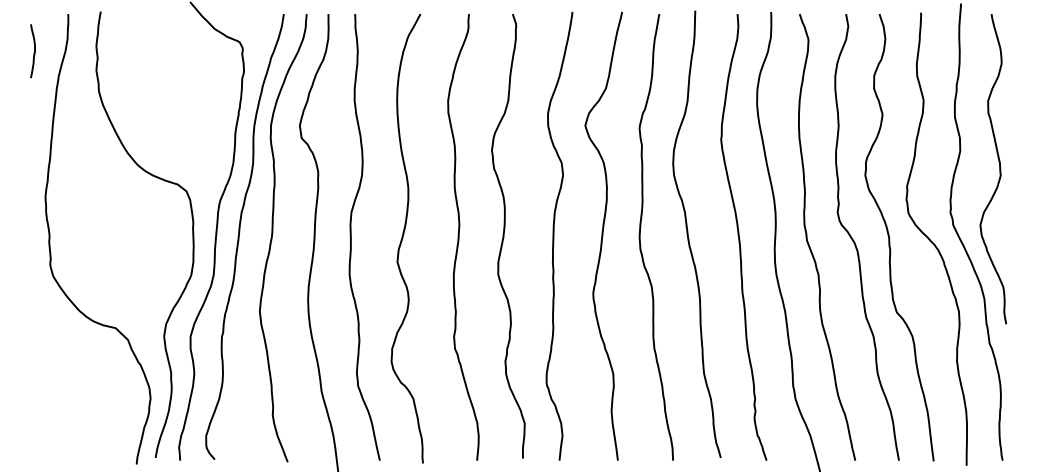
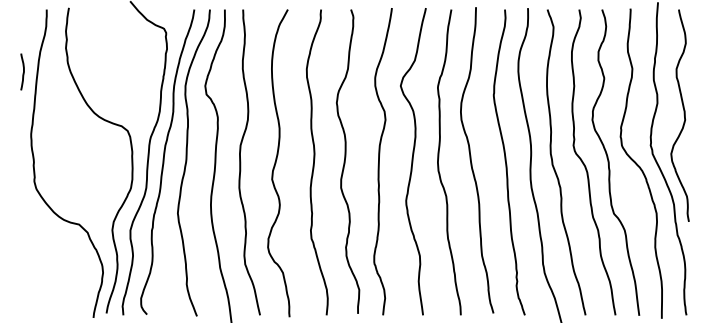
curve: (34, 50) -> (23, 71), moved

